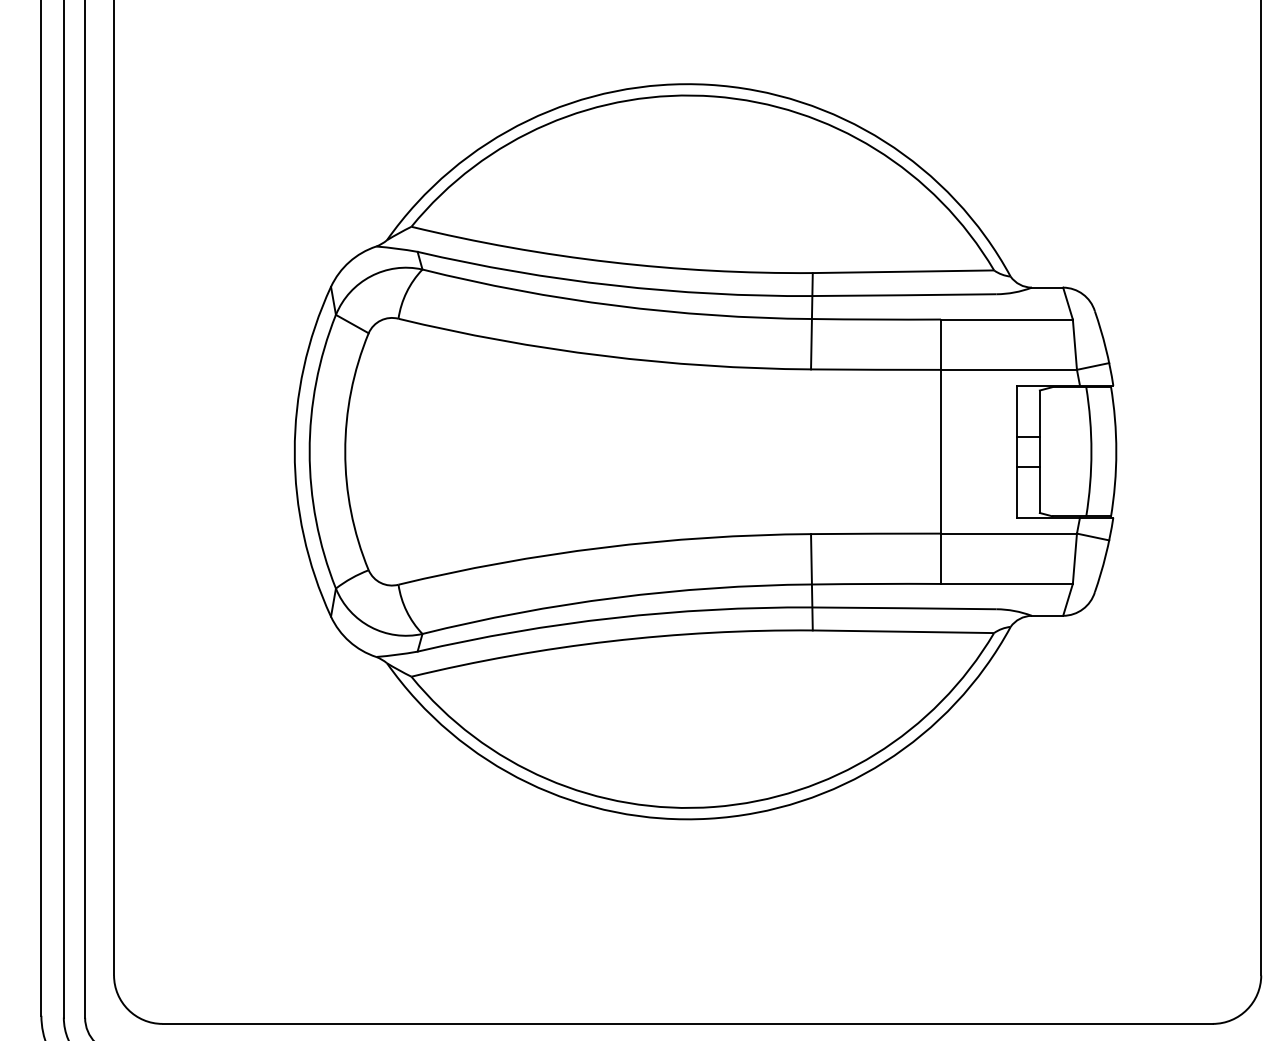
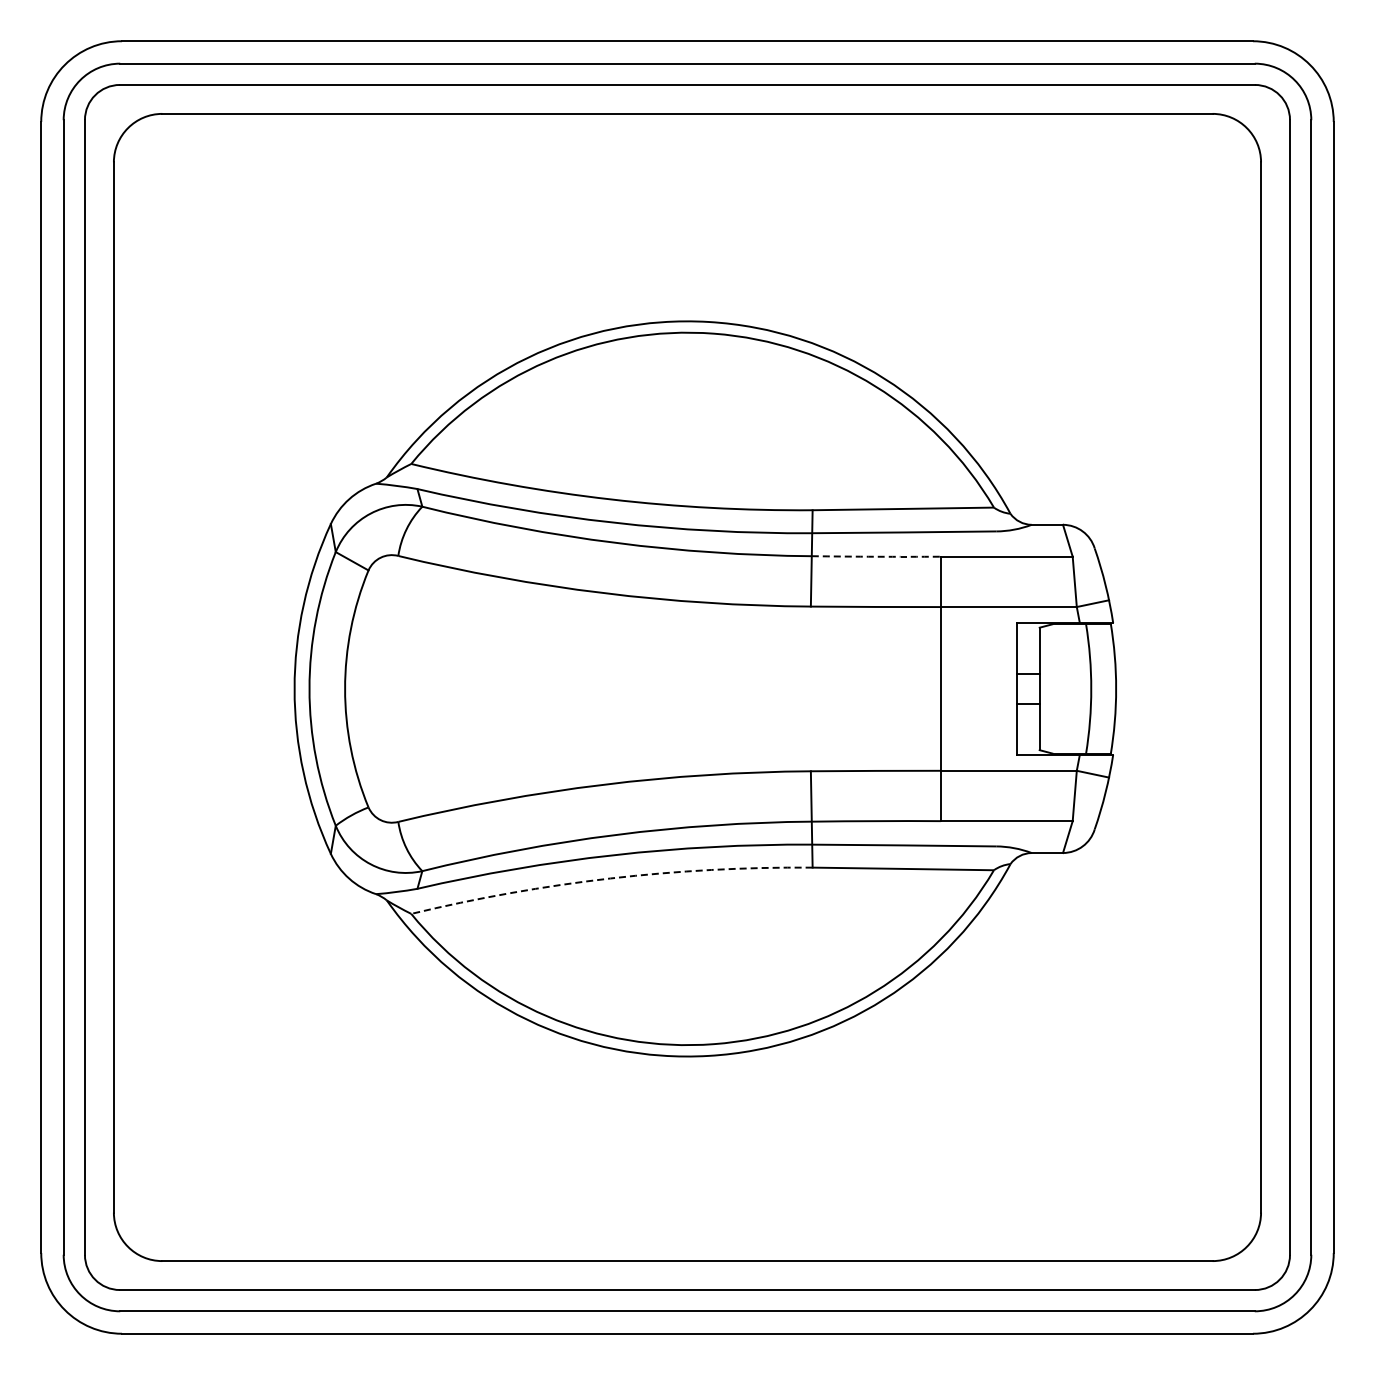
arc: (876, 319) -> (876, 556), solid -> dashed
arc: (610, 641) -> (610, 878), solid -> dashed

